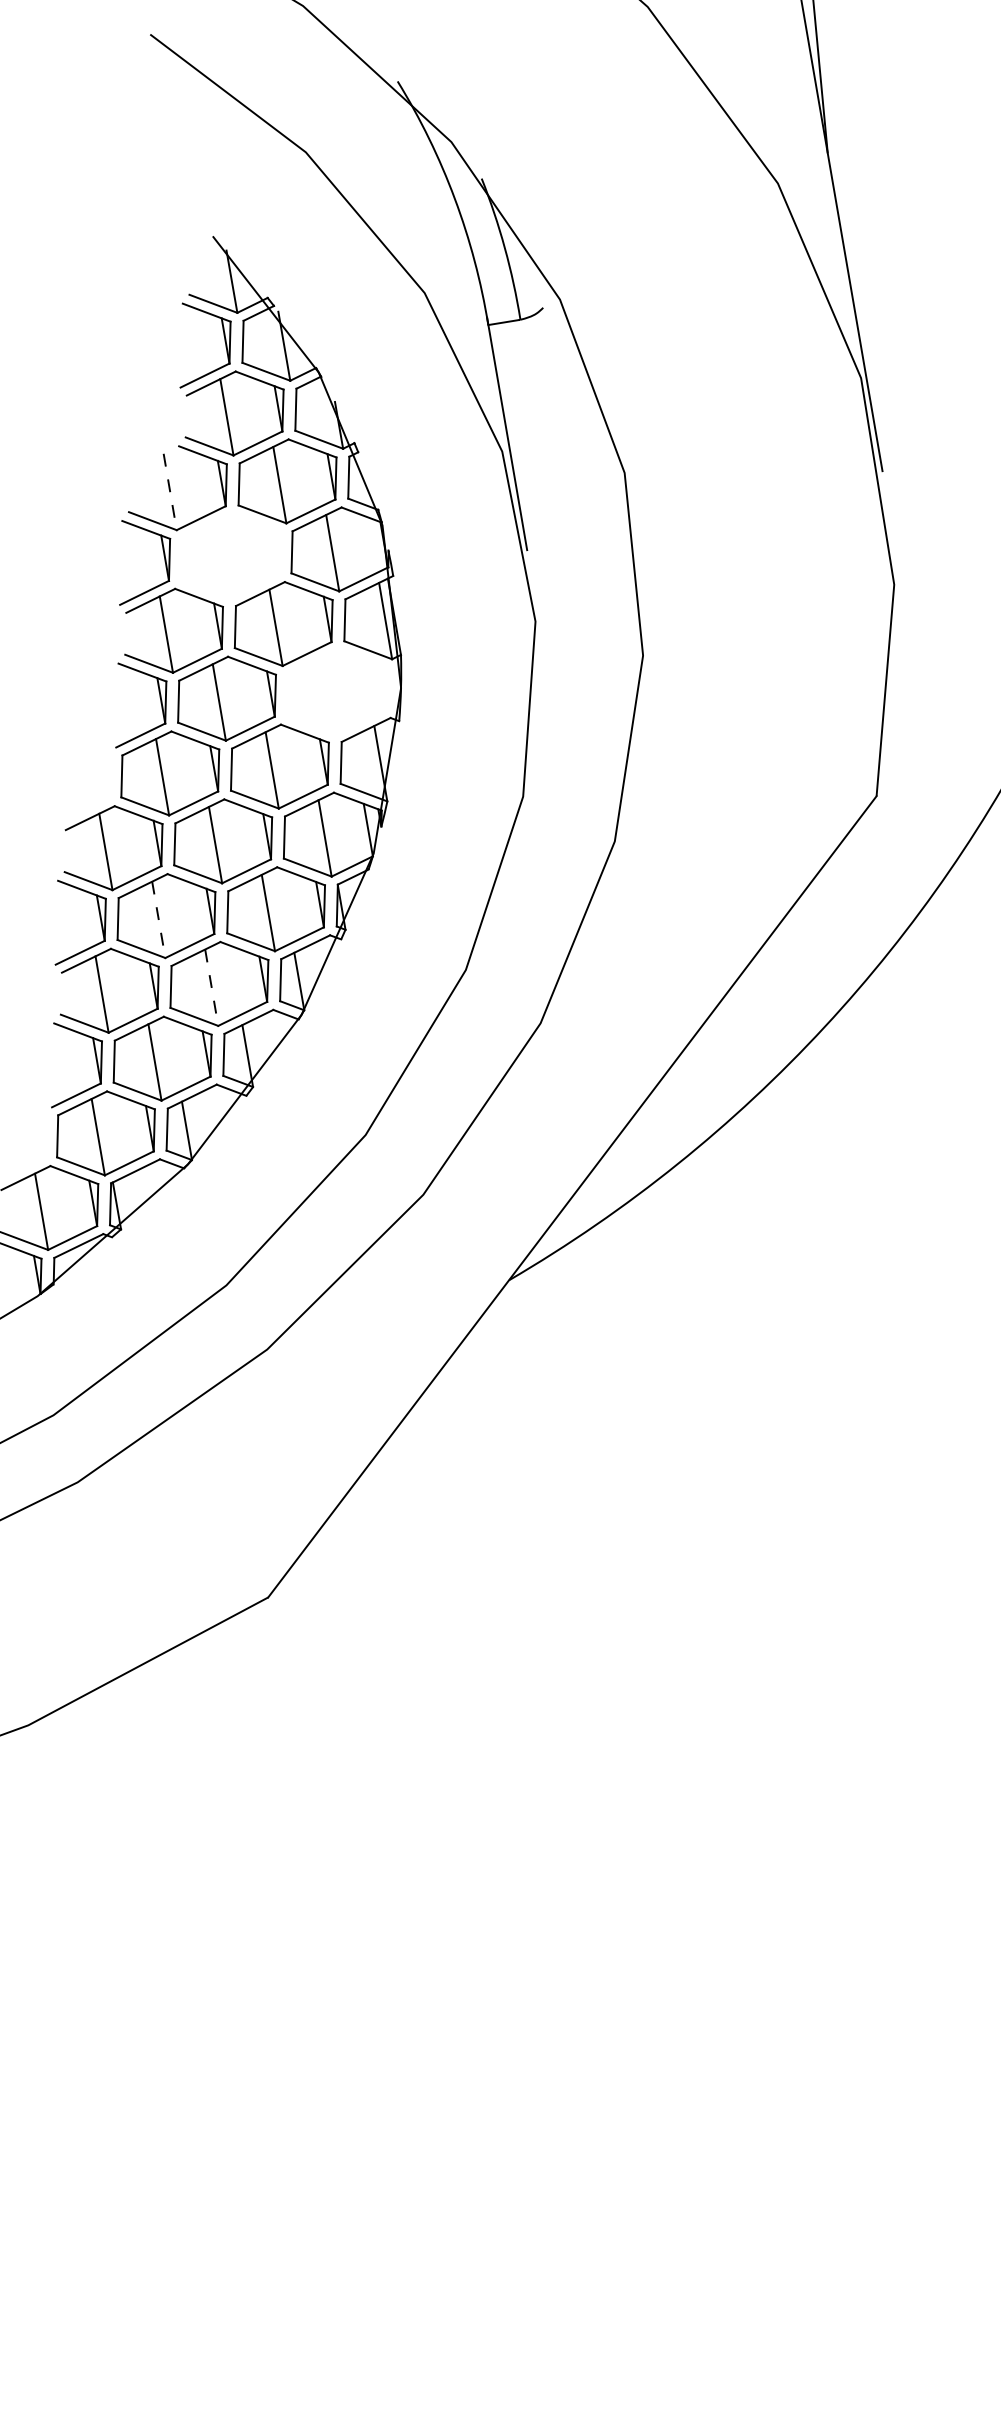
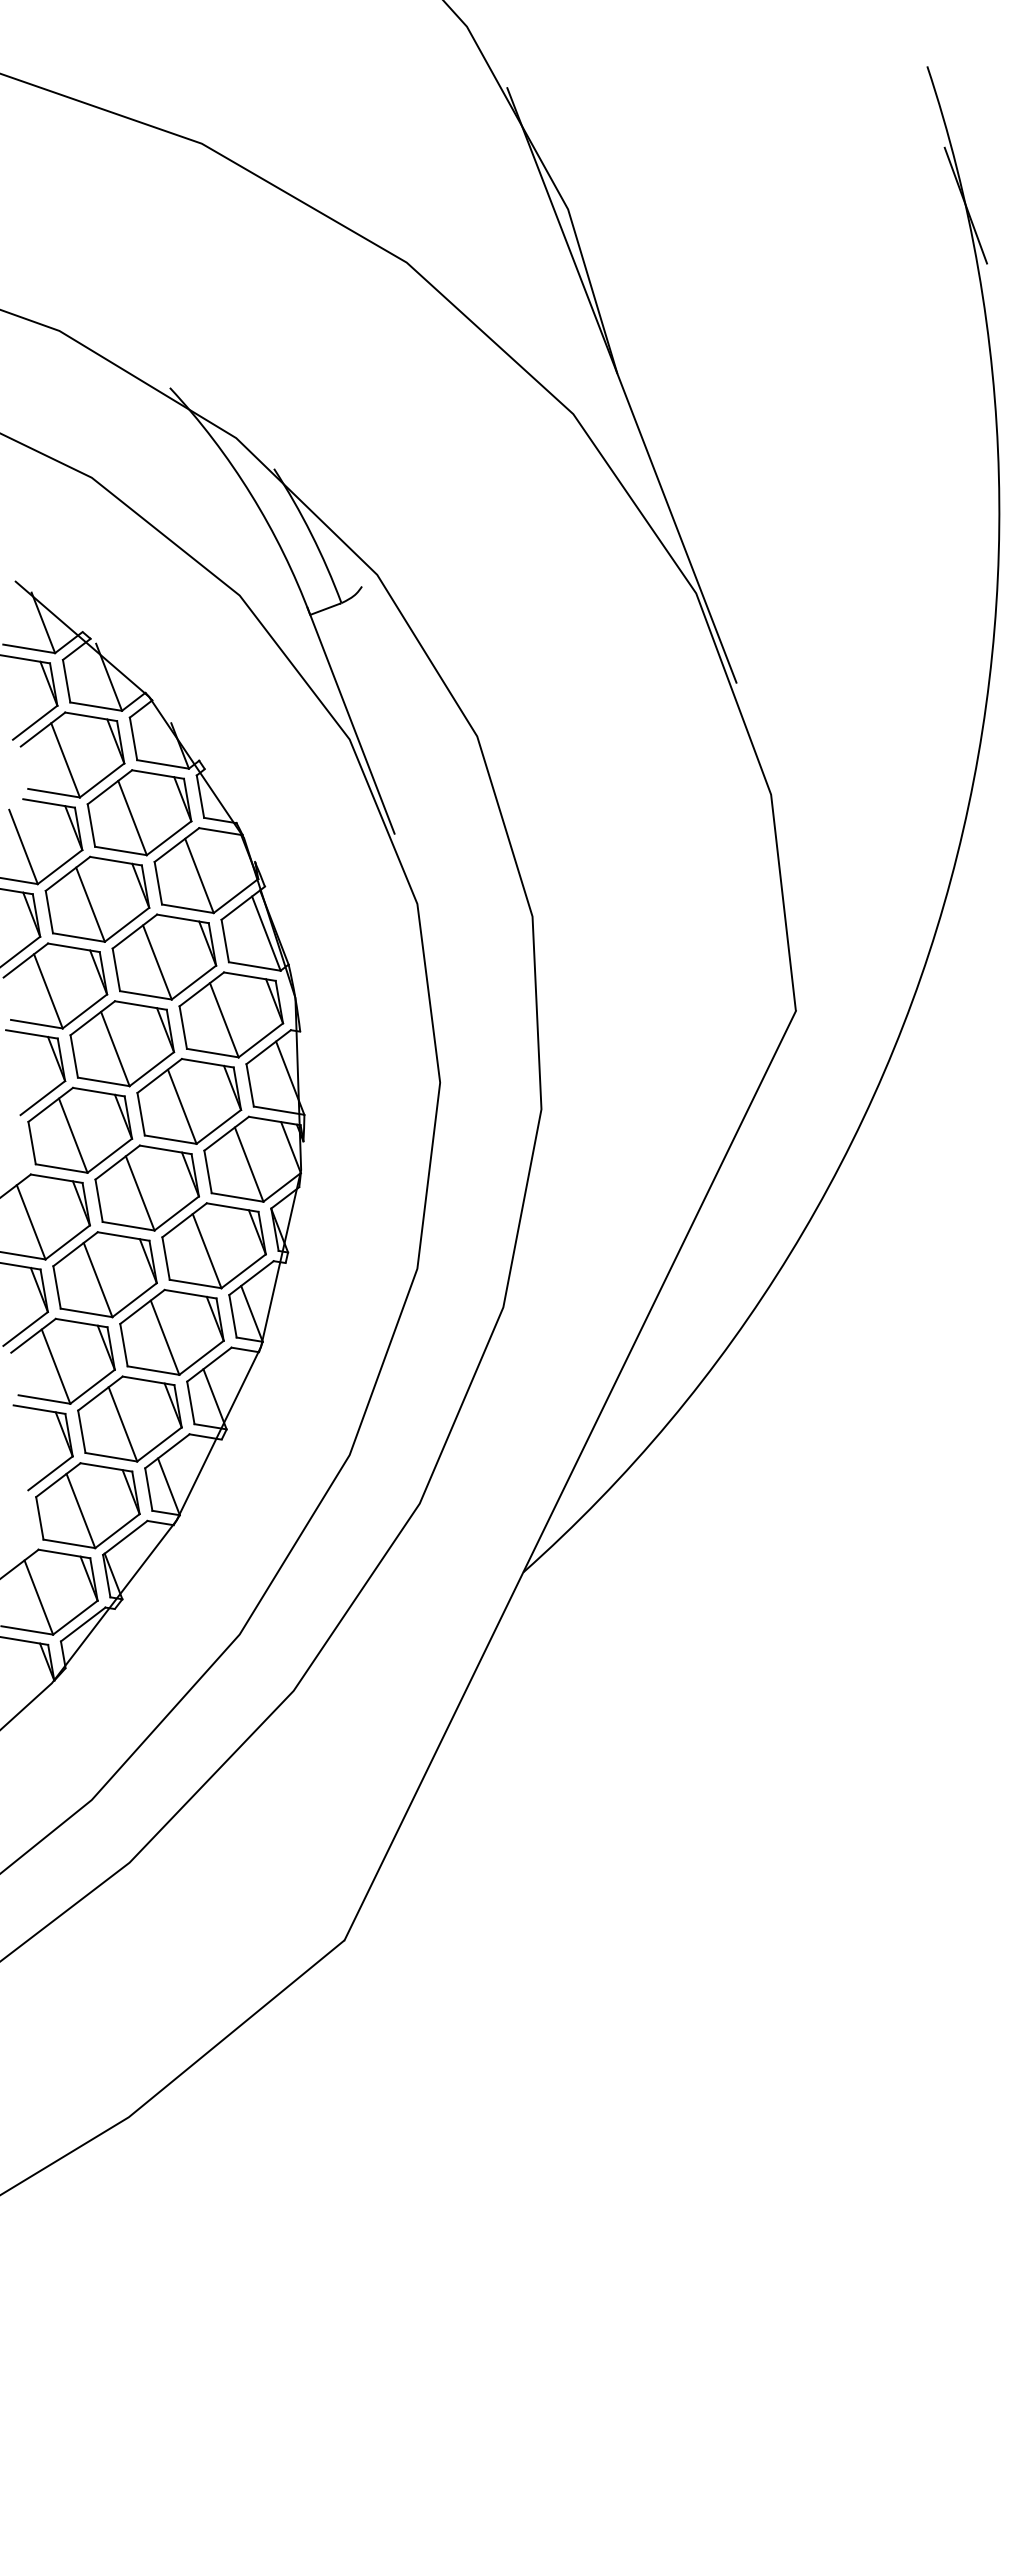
line: (170, 491) -> (23, 846), dashed -> solid
part: (231, 555) -> (97, 898), added
part: (336, 691) -> (231, 1014), added
line: (159, 920) -> (98, 1280), dashed -> solid
line: (212, 987) -> (165, 1337), dashed -> solid

